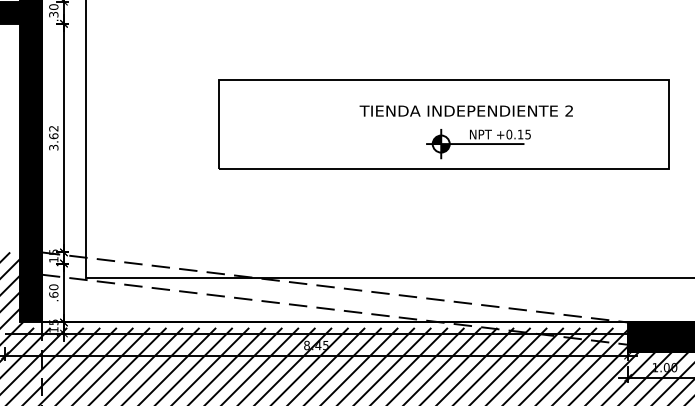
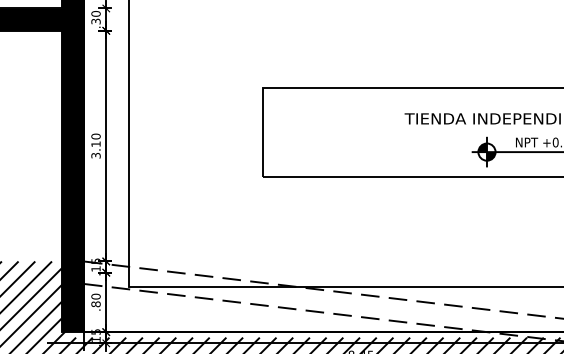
text: (53, 132) -> (95, 140), 3.62 -> 3.10
text: (53, 294) -> (95, 303), .60 -> .80

